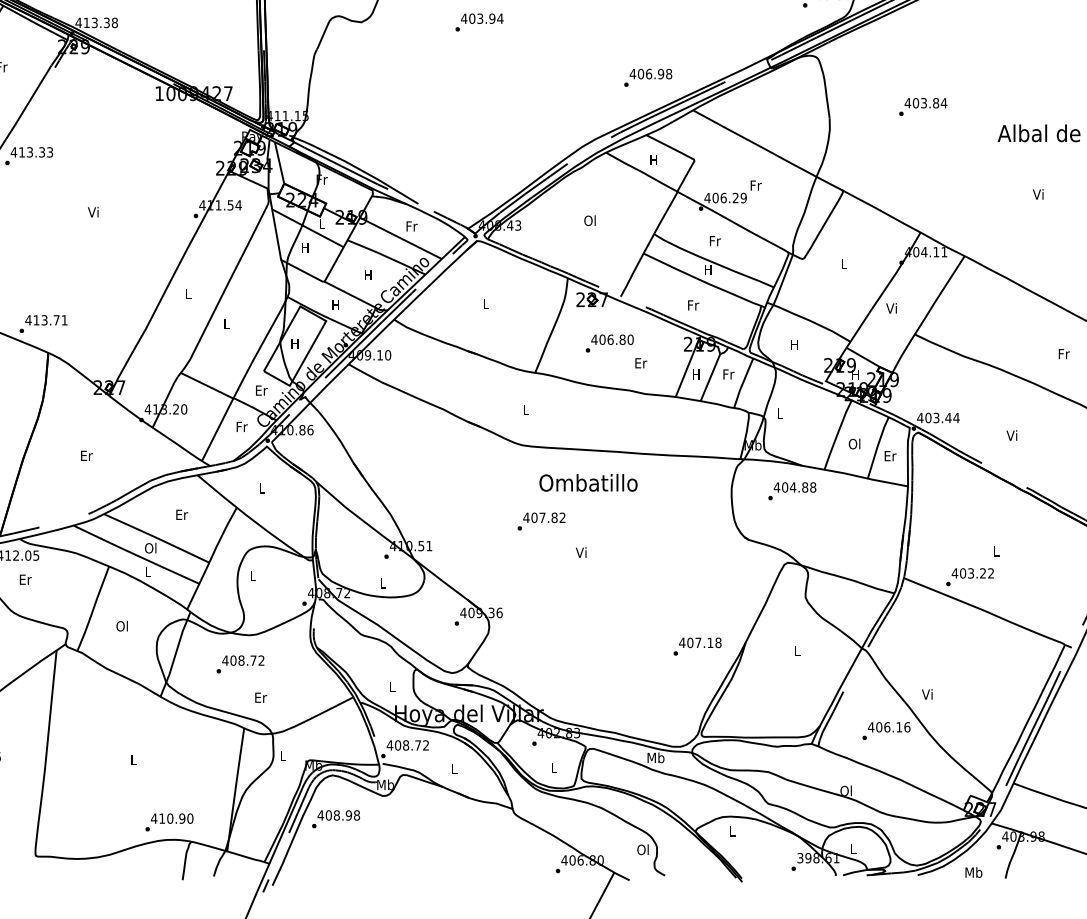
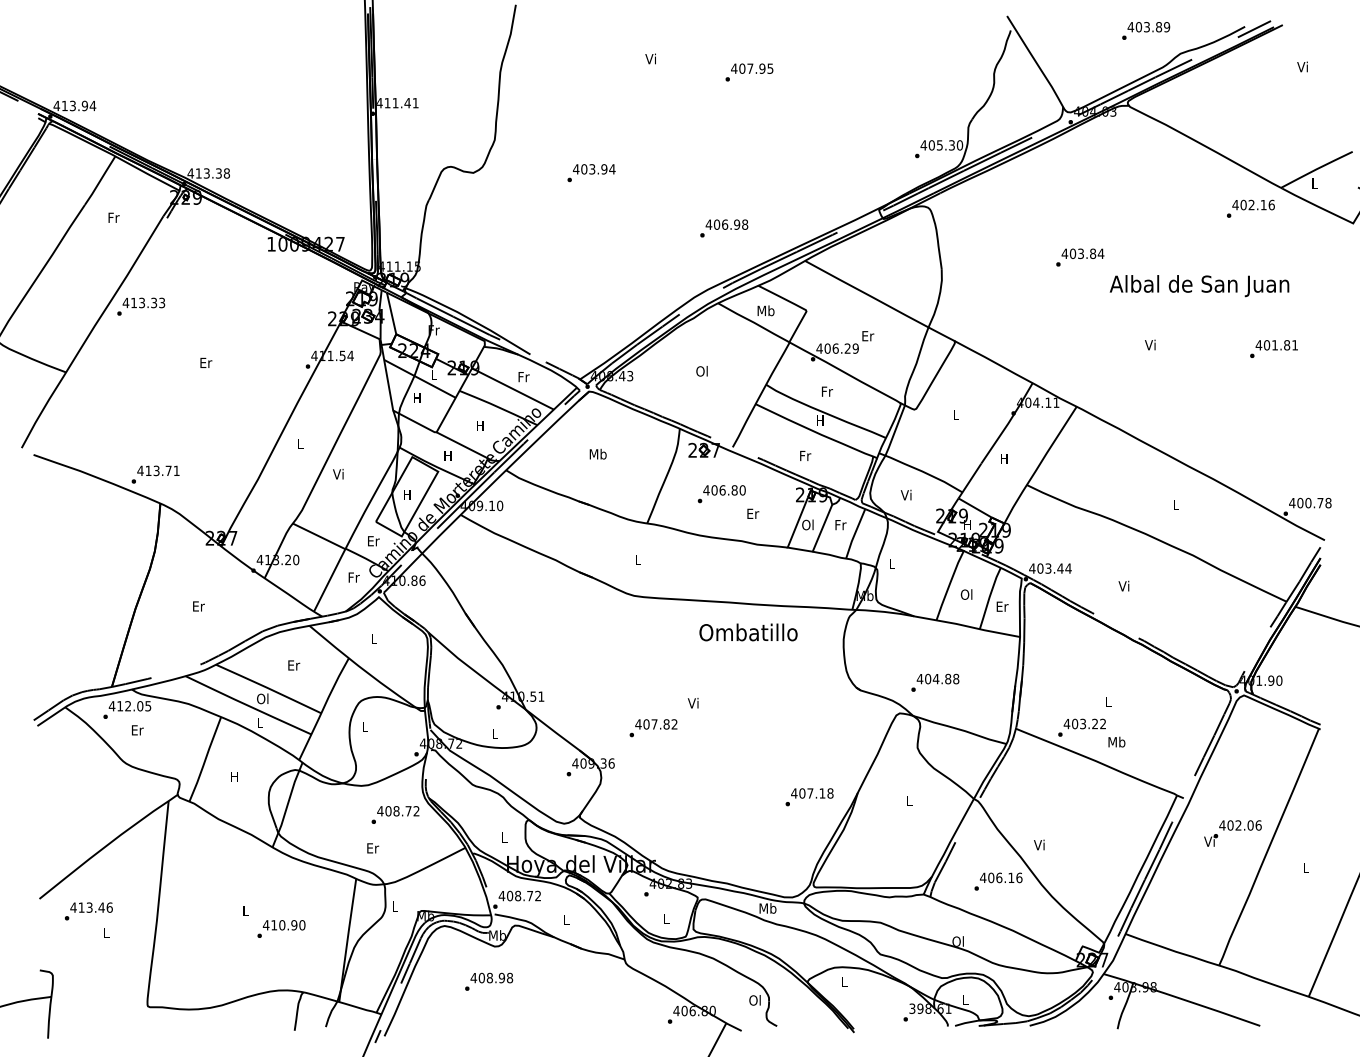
text: (648, 77) -> (724, 228), moved
text: (923, 106) -> (1080, 257), moved
text: (653, 159) -> (765, 310), H -> Mb
text: (756, 185) -> (868, 336), Fr -> Er
text: (94, 211) -> (206, 362), Vi -> Er
text: (485, 302) -> (597, 453), L -> Mb
text: (891, 307) -> (1003, 458), Vi -> H
text: (226, 323) -> (338, 474), L -> Vi
text: (793, 343) -> (905, 494), H -> Vi
text: (1063, 353) -> (1175, 504), Fr -> L
text: (695, 373) -> (807, 524), H -> Ol
text: (588, 482) -> (748, 632), moved
text: (792, 490) -> (935, 682), moved
text: (541, 521) -> (653, 728), moved
text: (121, 625) -> (233, 776), Ol -> H
text: (240, 663) -> (395, 814), moved
text: (336, 818) -> (489, 981), moved
text: (169, 821) -> (281, 928), moved
text: (973, 871) -> (1116, 741), moved

